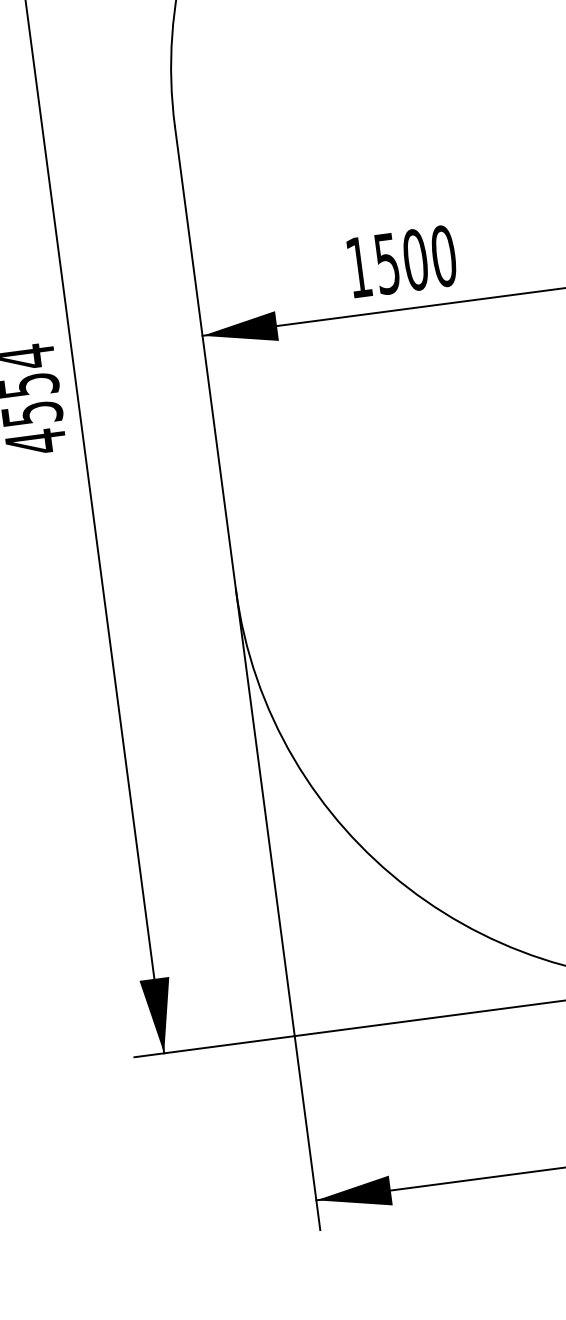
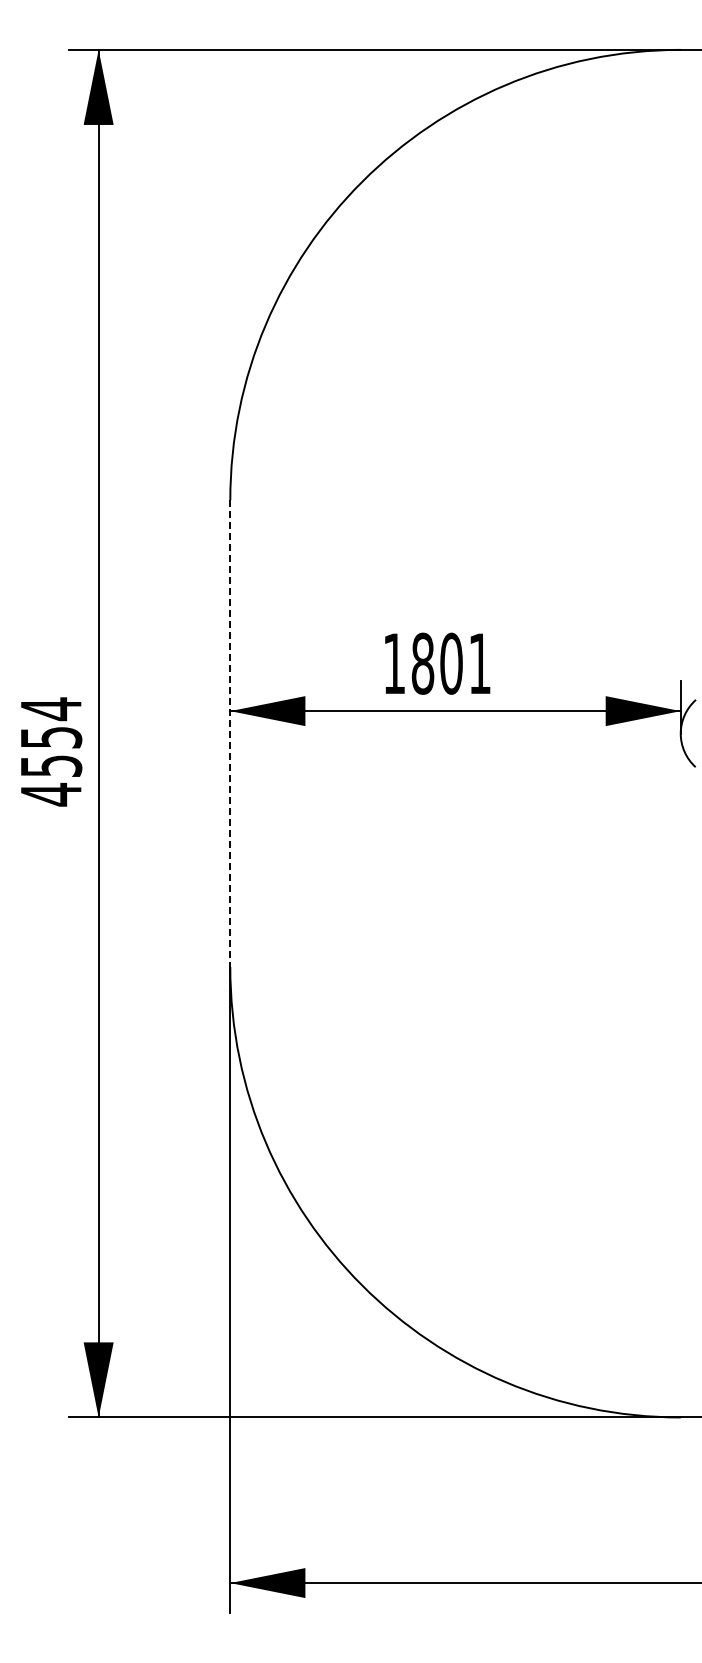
text: (415, 259) -> (451, 663), 1500 -> 1801
line: (205, 358) -> (230, 734), solid -> dashed

